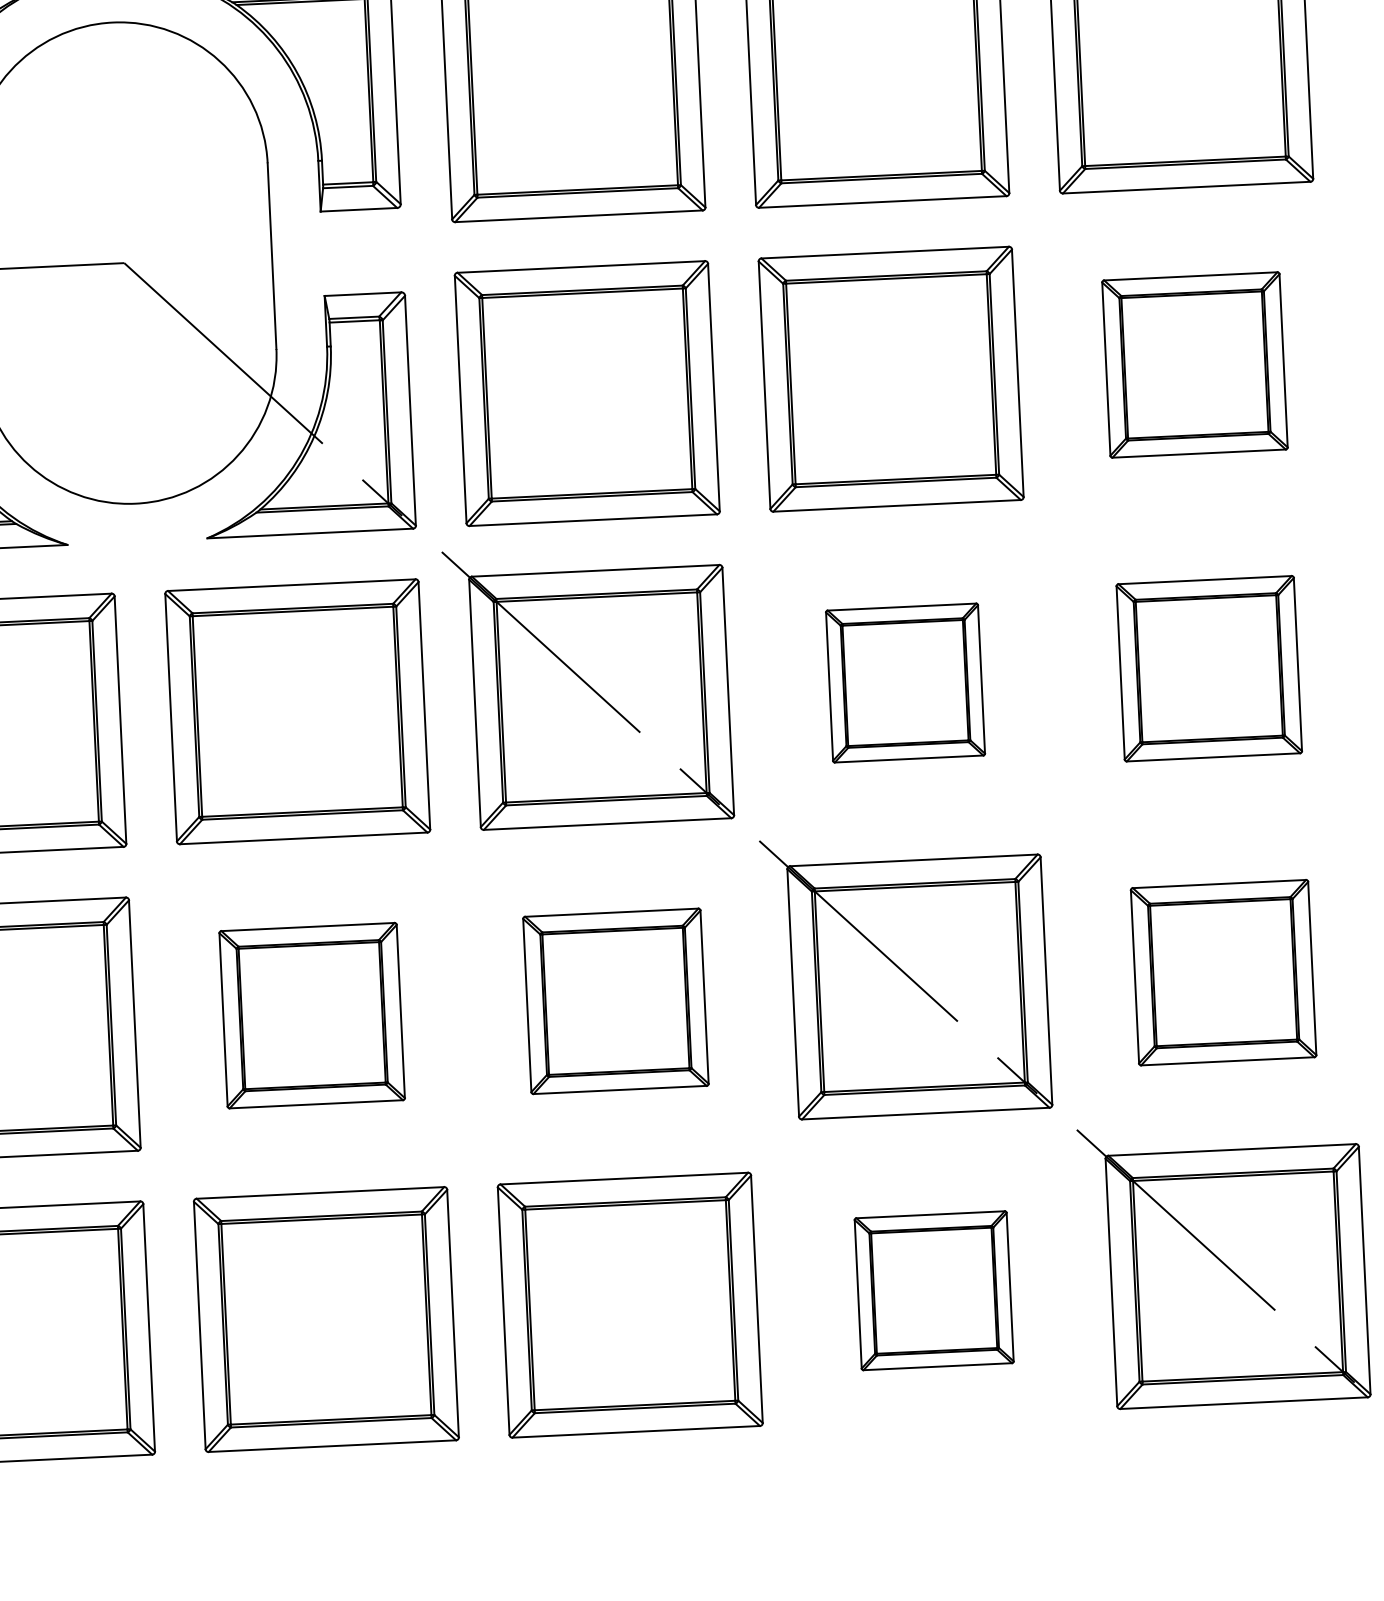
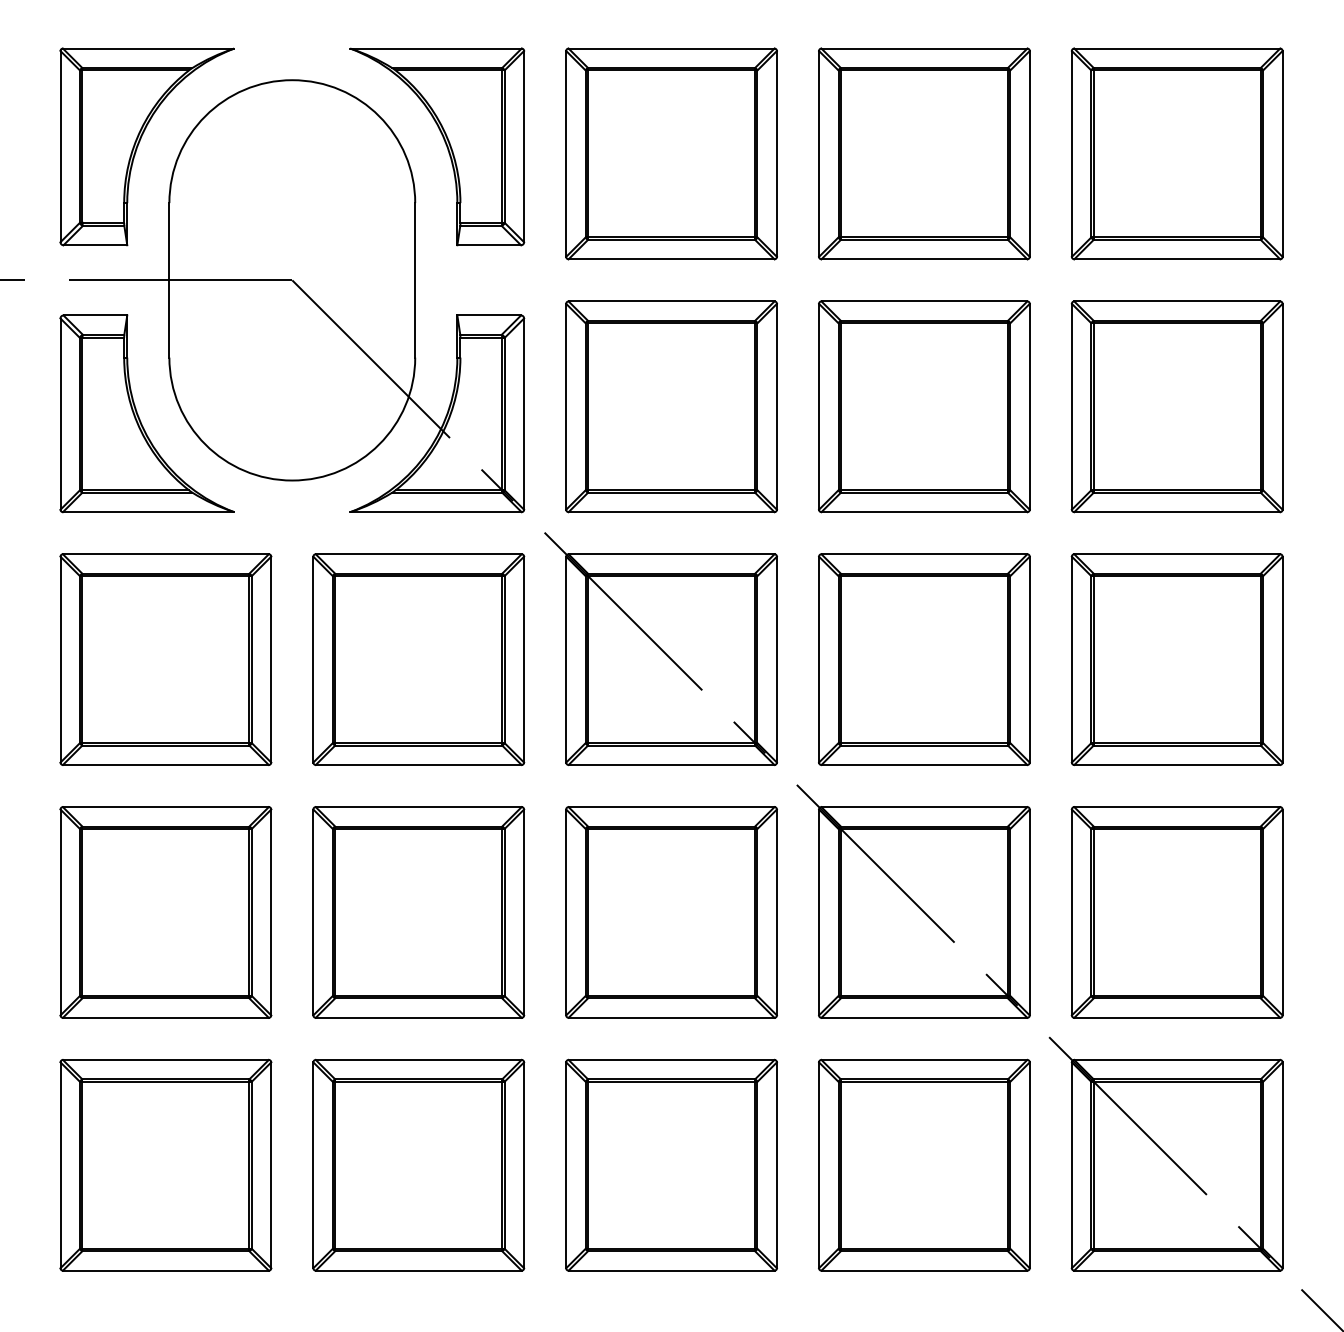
part: (1194, 364) -> (1176, 406), size x1.43
part: (1208, 668) -> (1176, 659), size x1.43
part: (905, 682) -> (924, 659), size x1.67
part: (1222, 972) -> (1176, 912), size x1.43
part: (615, 1001) -> (671, 912), size x1.43
part: (311, 1015) -> (418, 912), size x1.43
part: (934, 1289) -> (924, 1164), size x1.67

